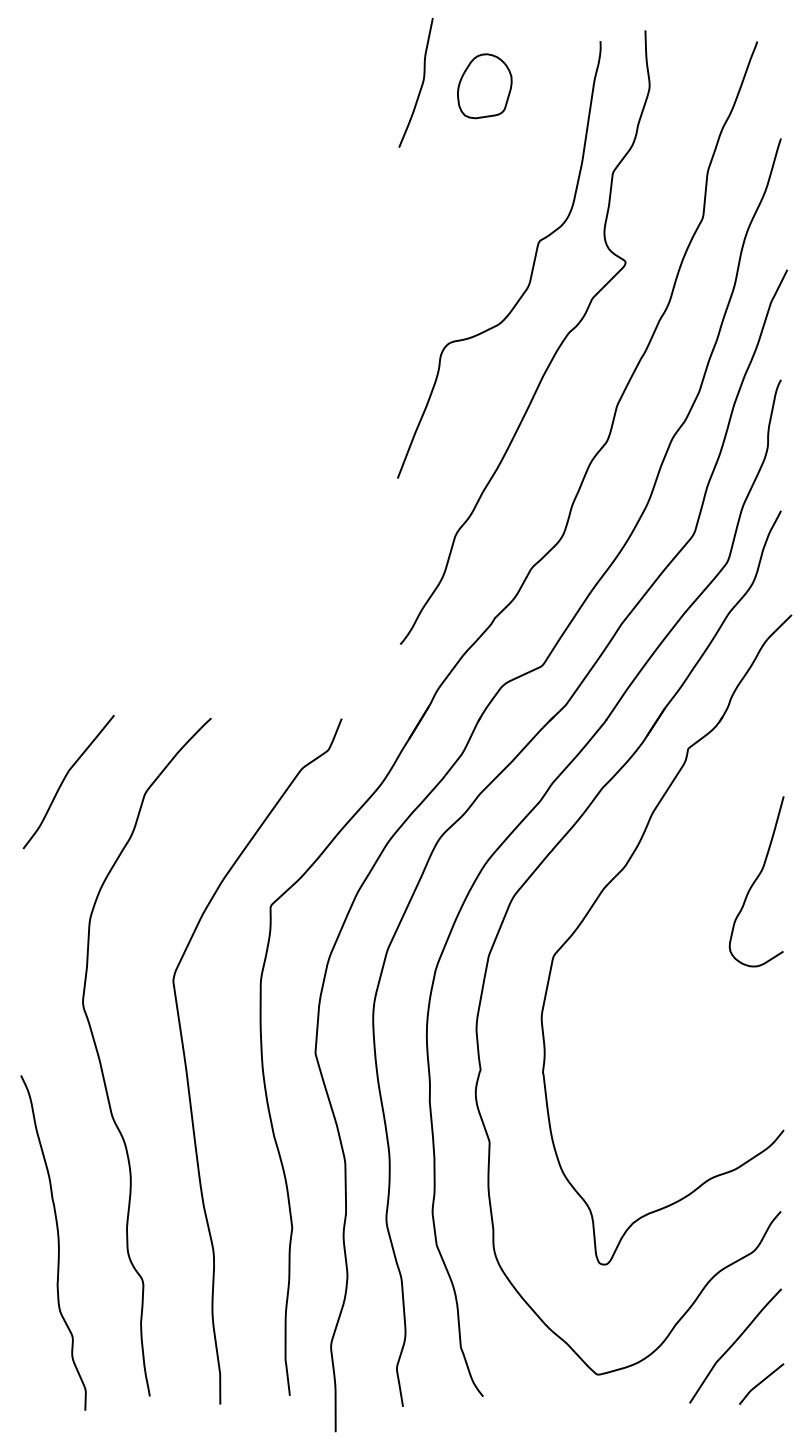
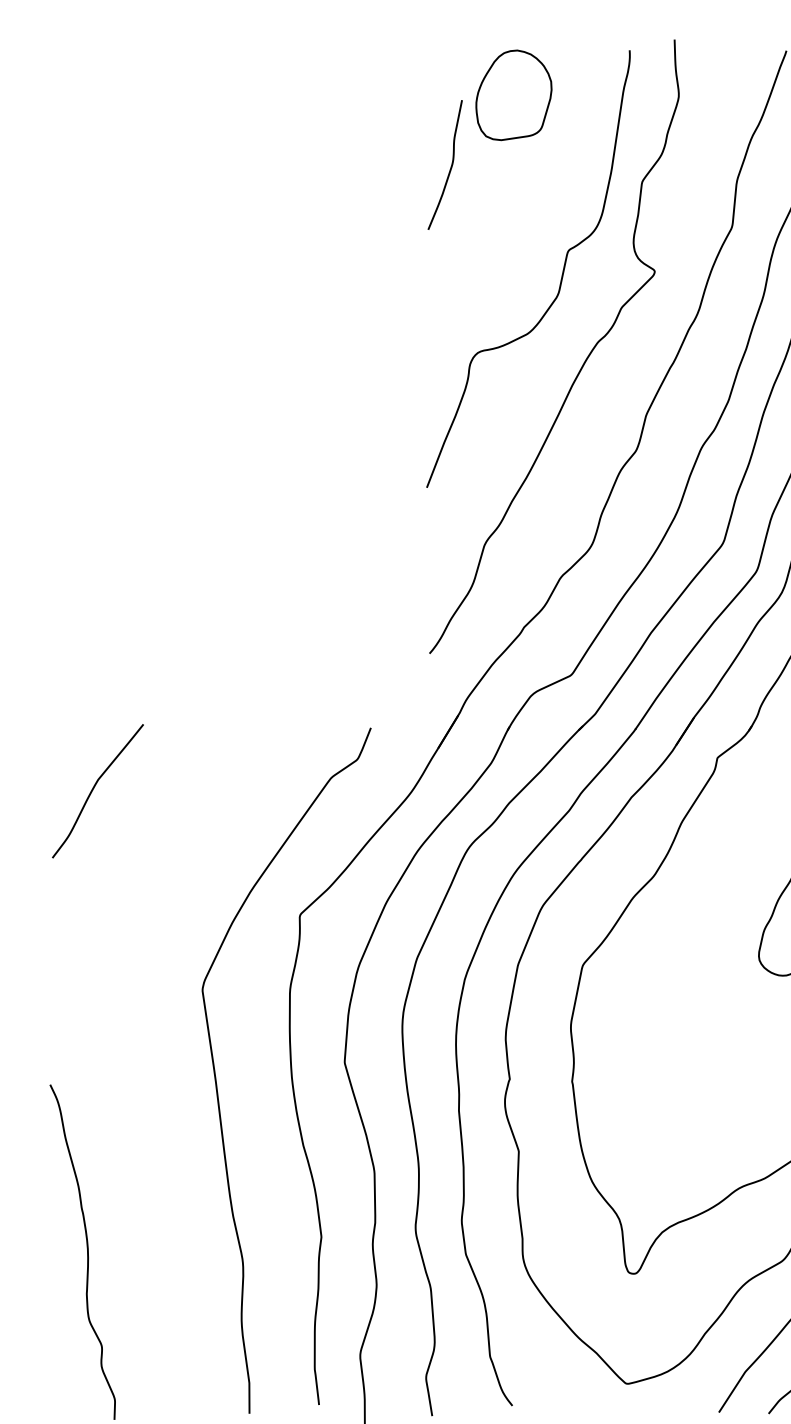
curve: (421, 83) -> (450, 165), moved
part: (484, 86) -> (513, 95), size x1.4
curve: (102, 1067) -> (131, 1076), removed

